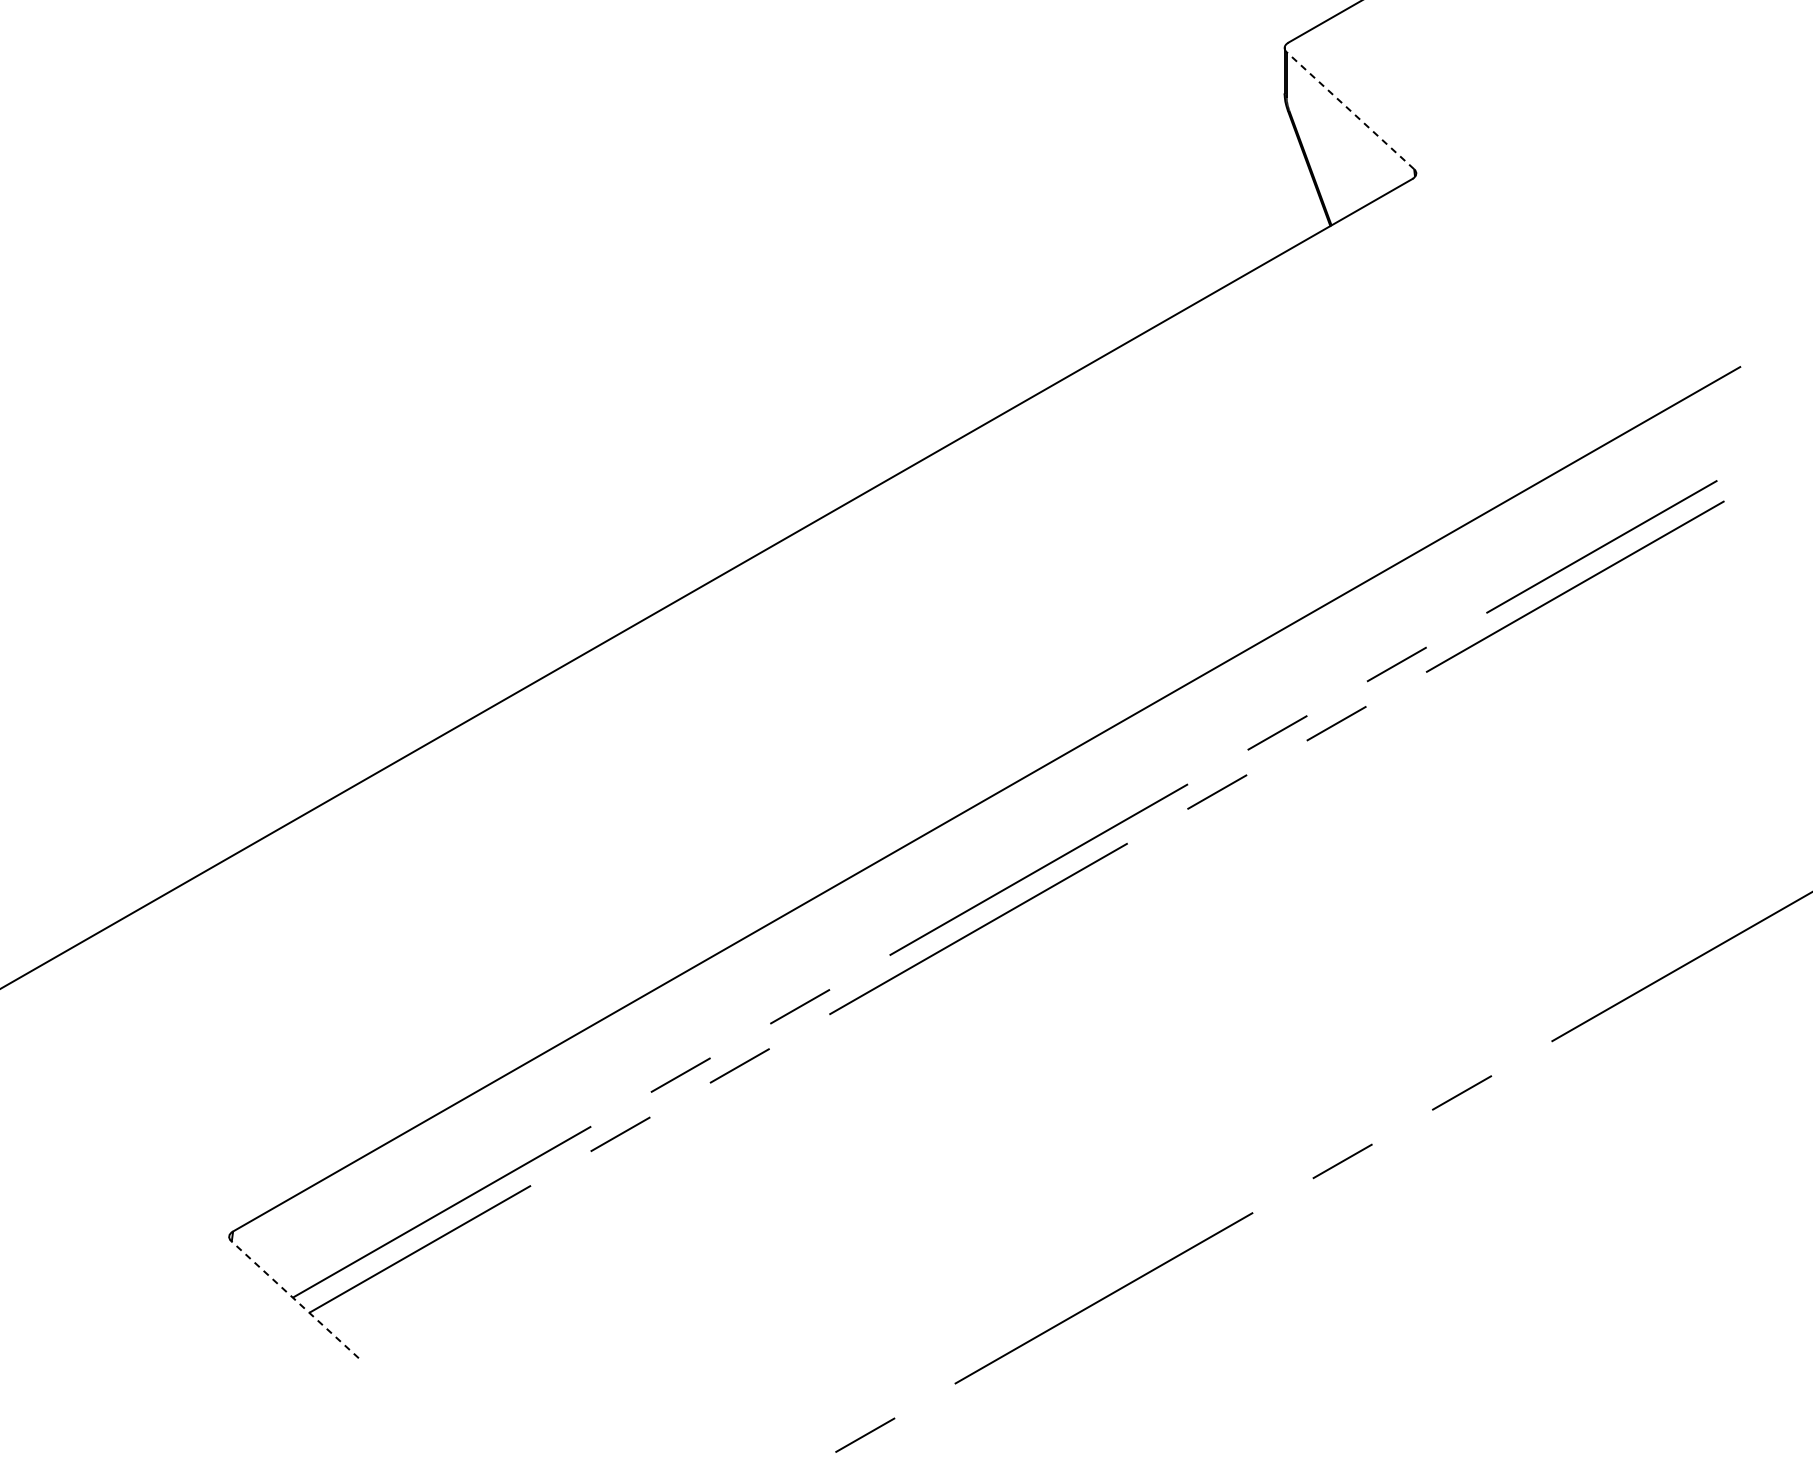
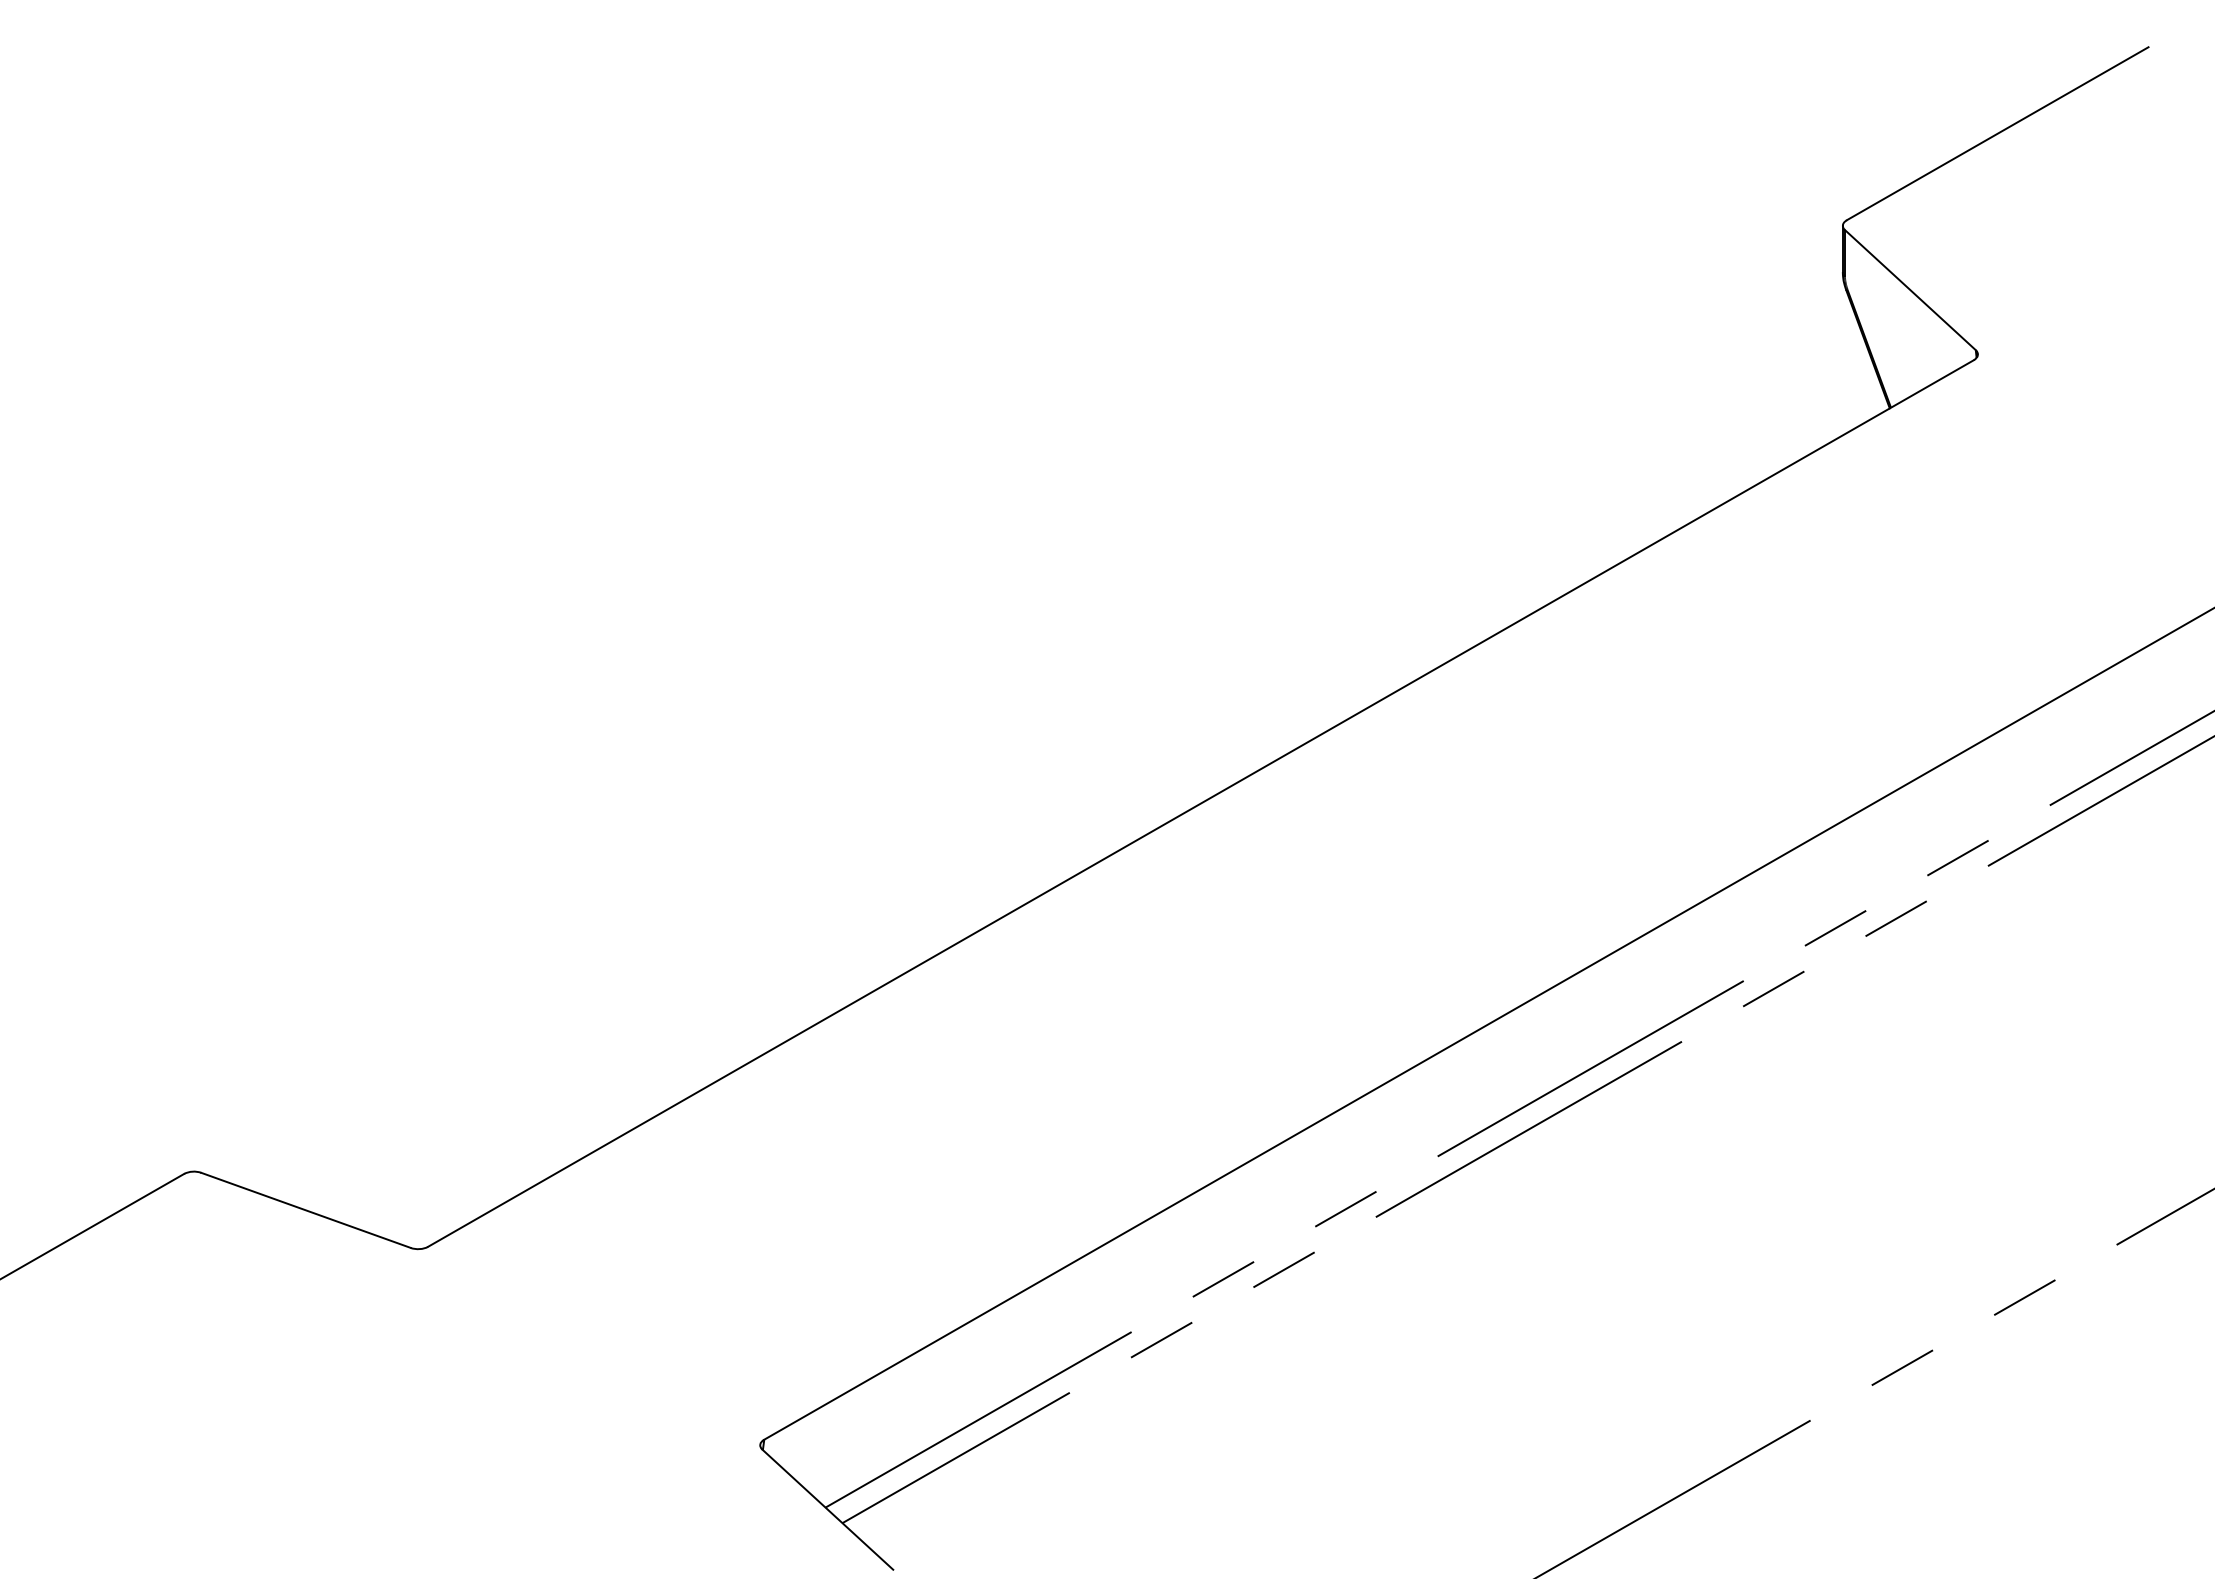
line: (1350, 111) -> (1910, 290), dashed -> solid
line: (294, 1299) -> (827, 1509), dashed -> solid

